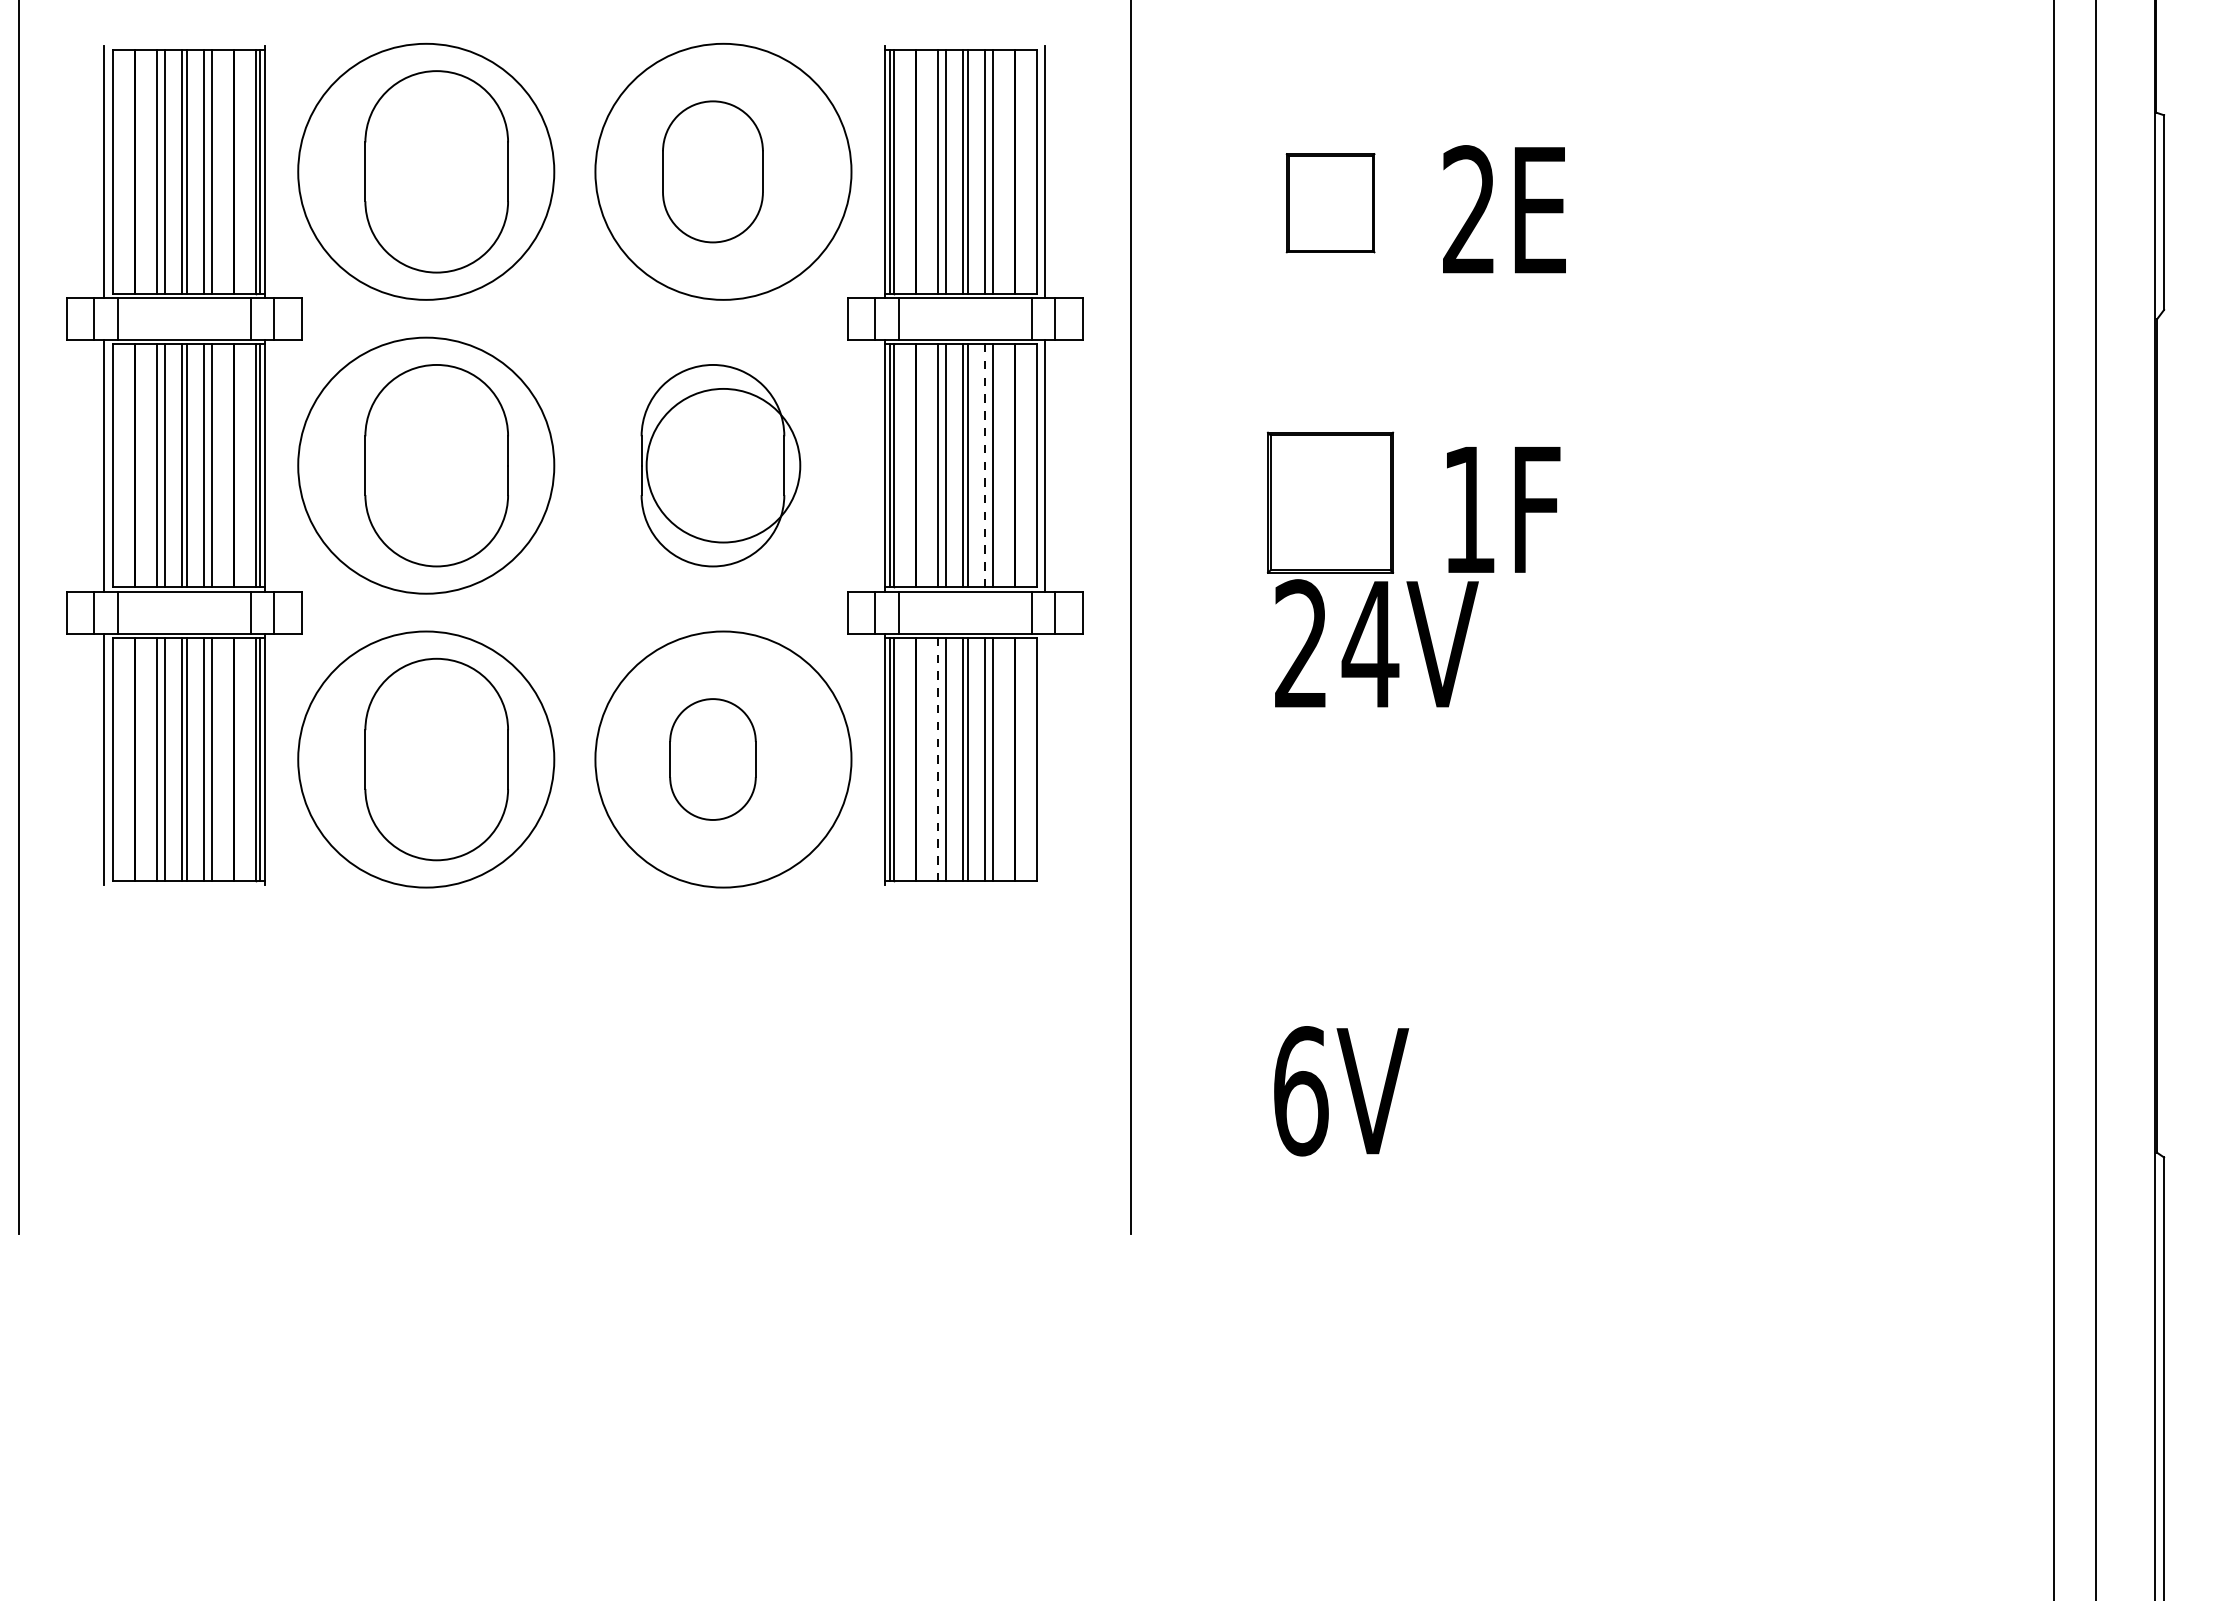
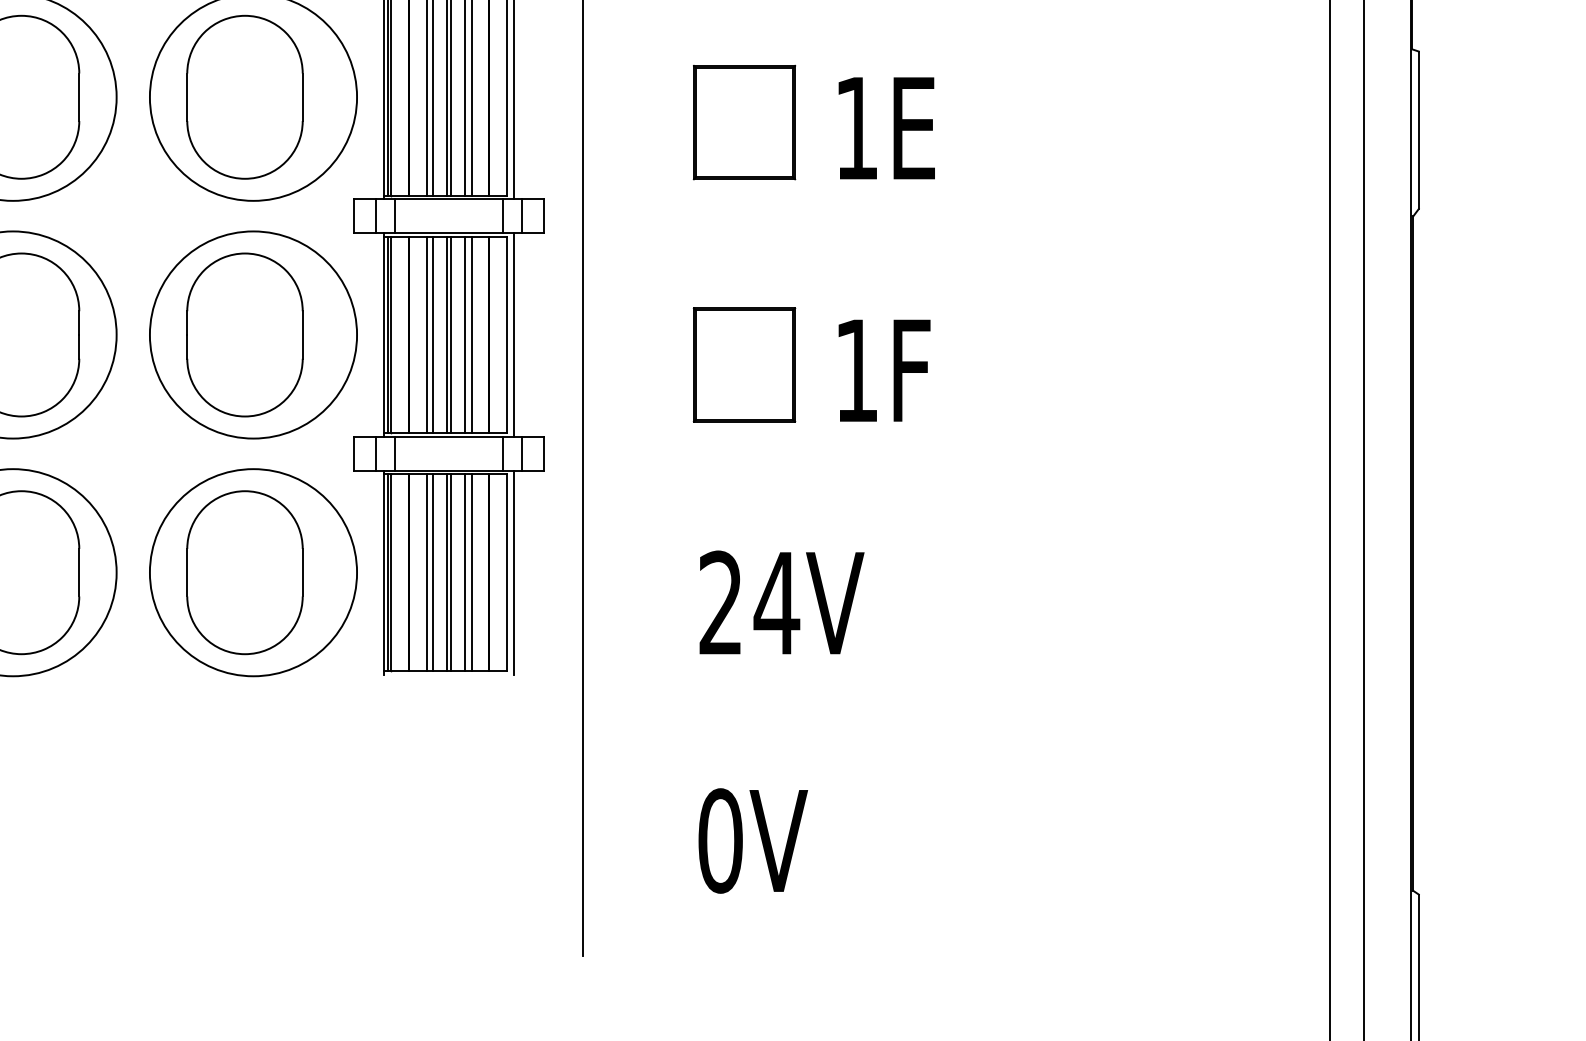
part: (712, 171) -> (244, 97), size x1.43
part: (1330, 203) -> (744, 122), size x1.43
text: (1468, 209) -> (856, 127), 2E -> 1E
circle: (723, 465) -> (253, 334), size x1.67
line: (984, 465) -> (464, 334), dashed -> solid
text: (1376, 643) -> (781, 602), moved
part: (712, 759) -> (244, 572), size x1.67
line: (937, 759) -> (426, 572), dashed -> solid
line: (1045, 759) -> (513, 572), added
text: (1300, 1091) -> (720, 841), 6V -> 0V

